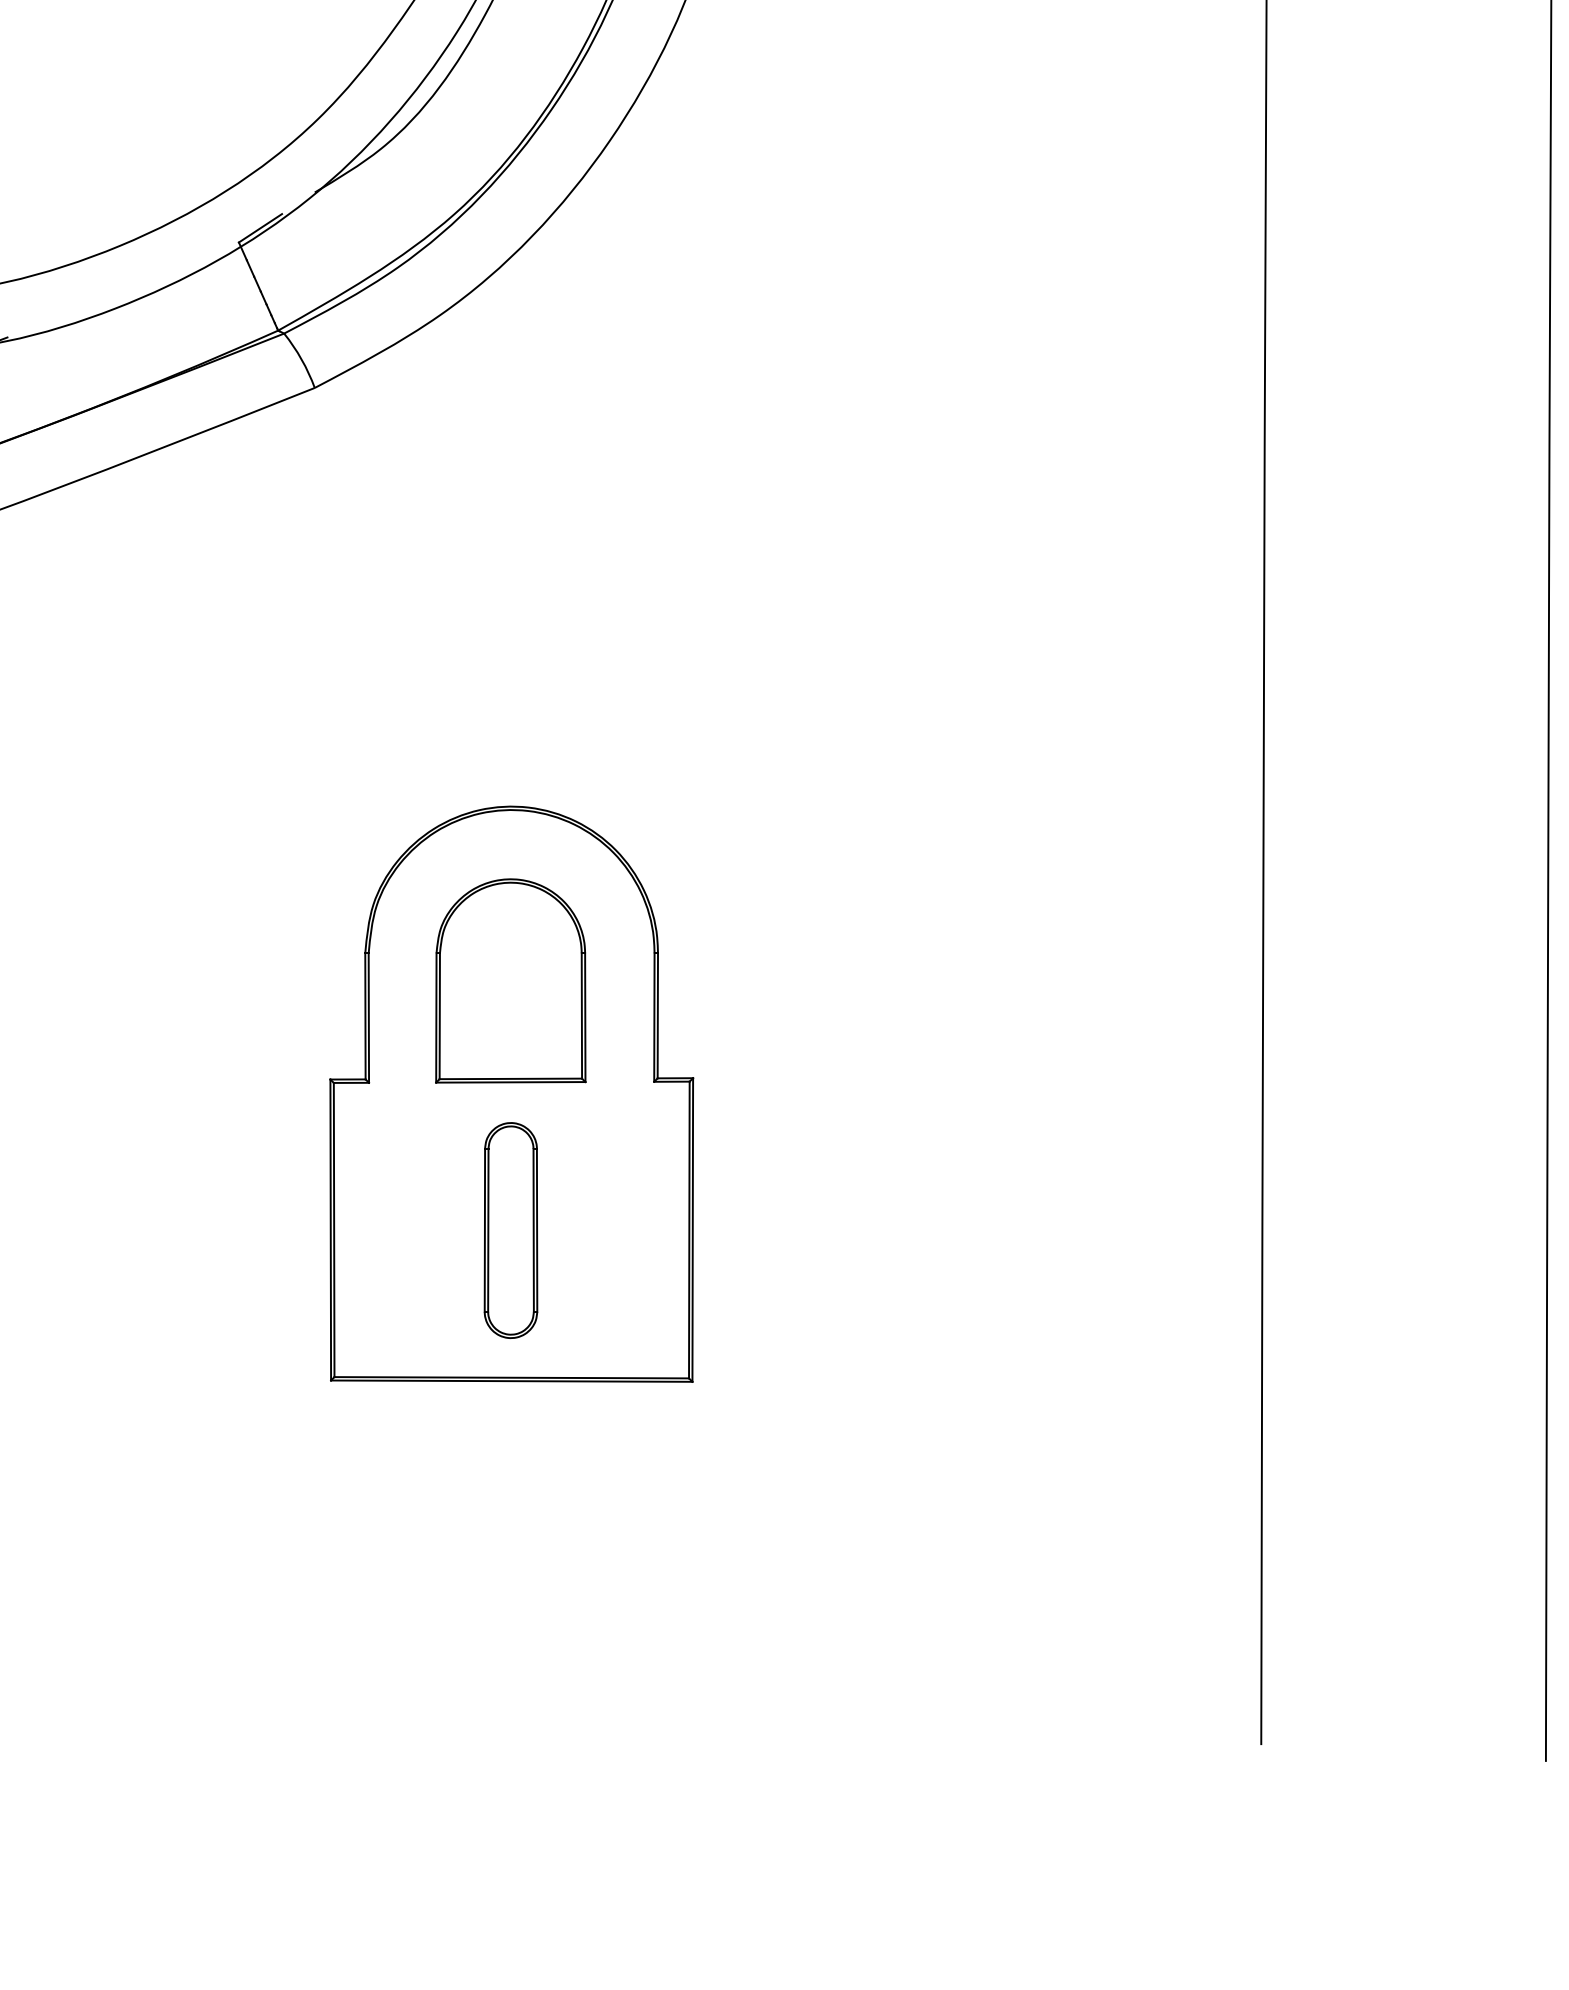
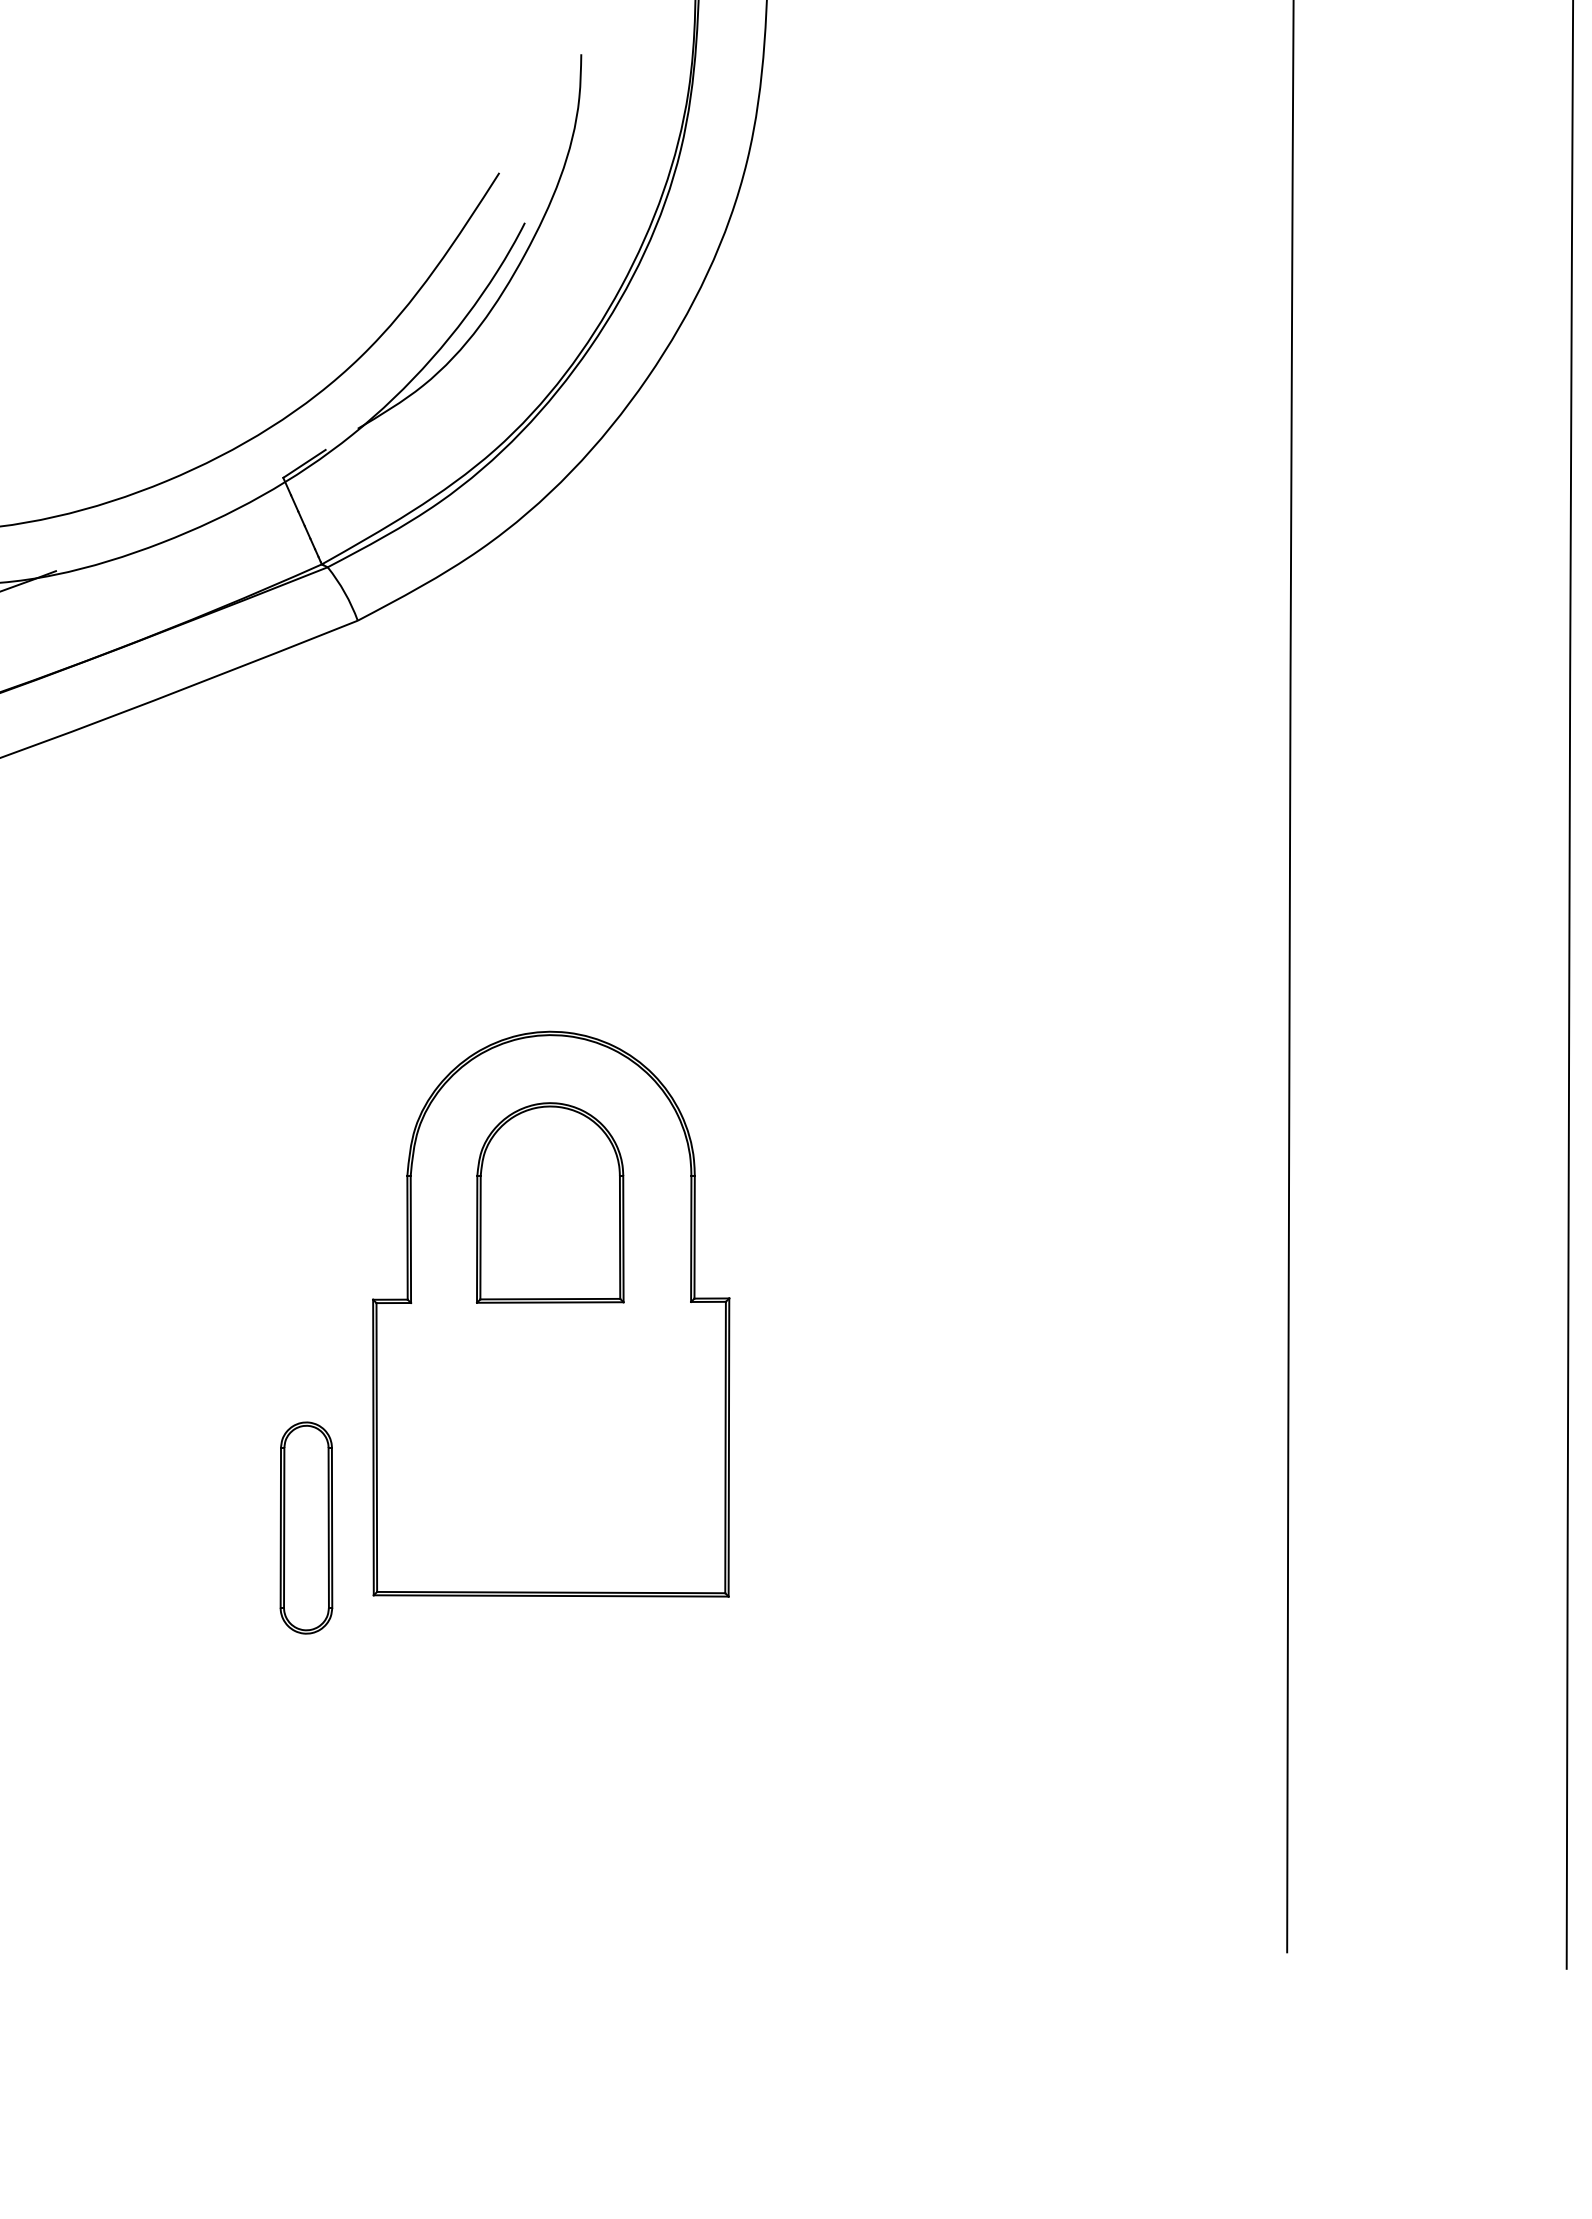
part: (511, 1229) -> (306, 1527), moved

